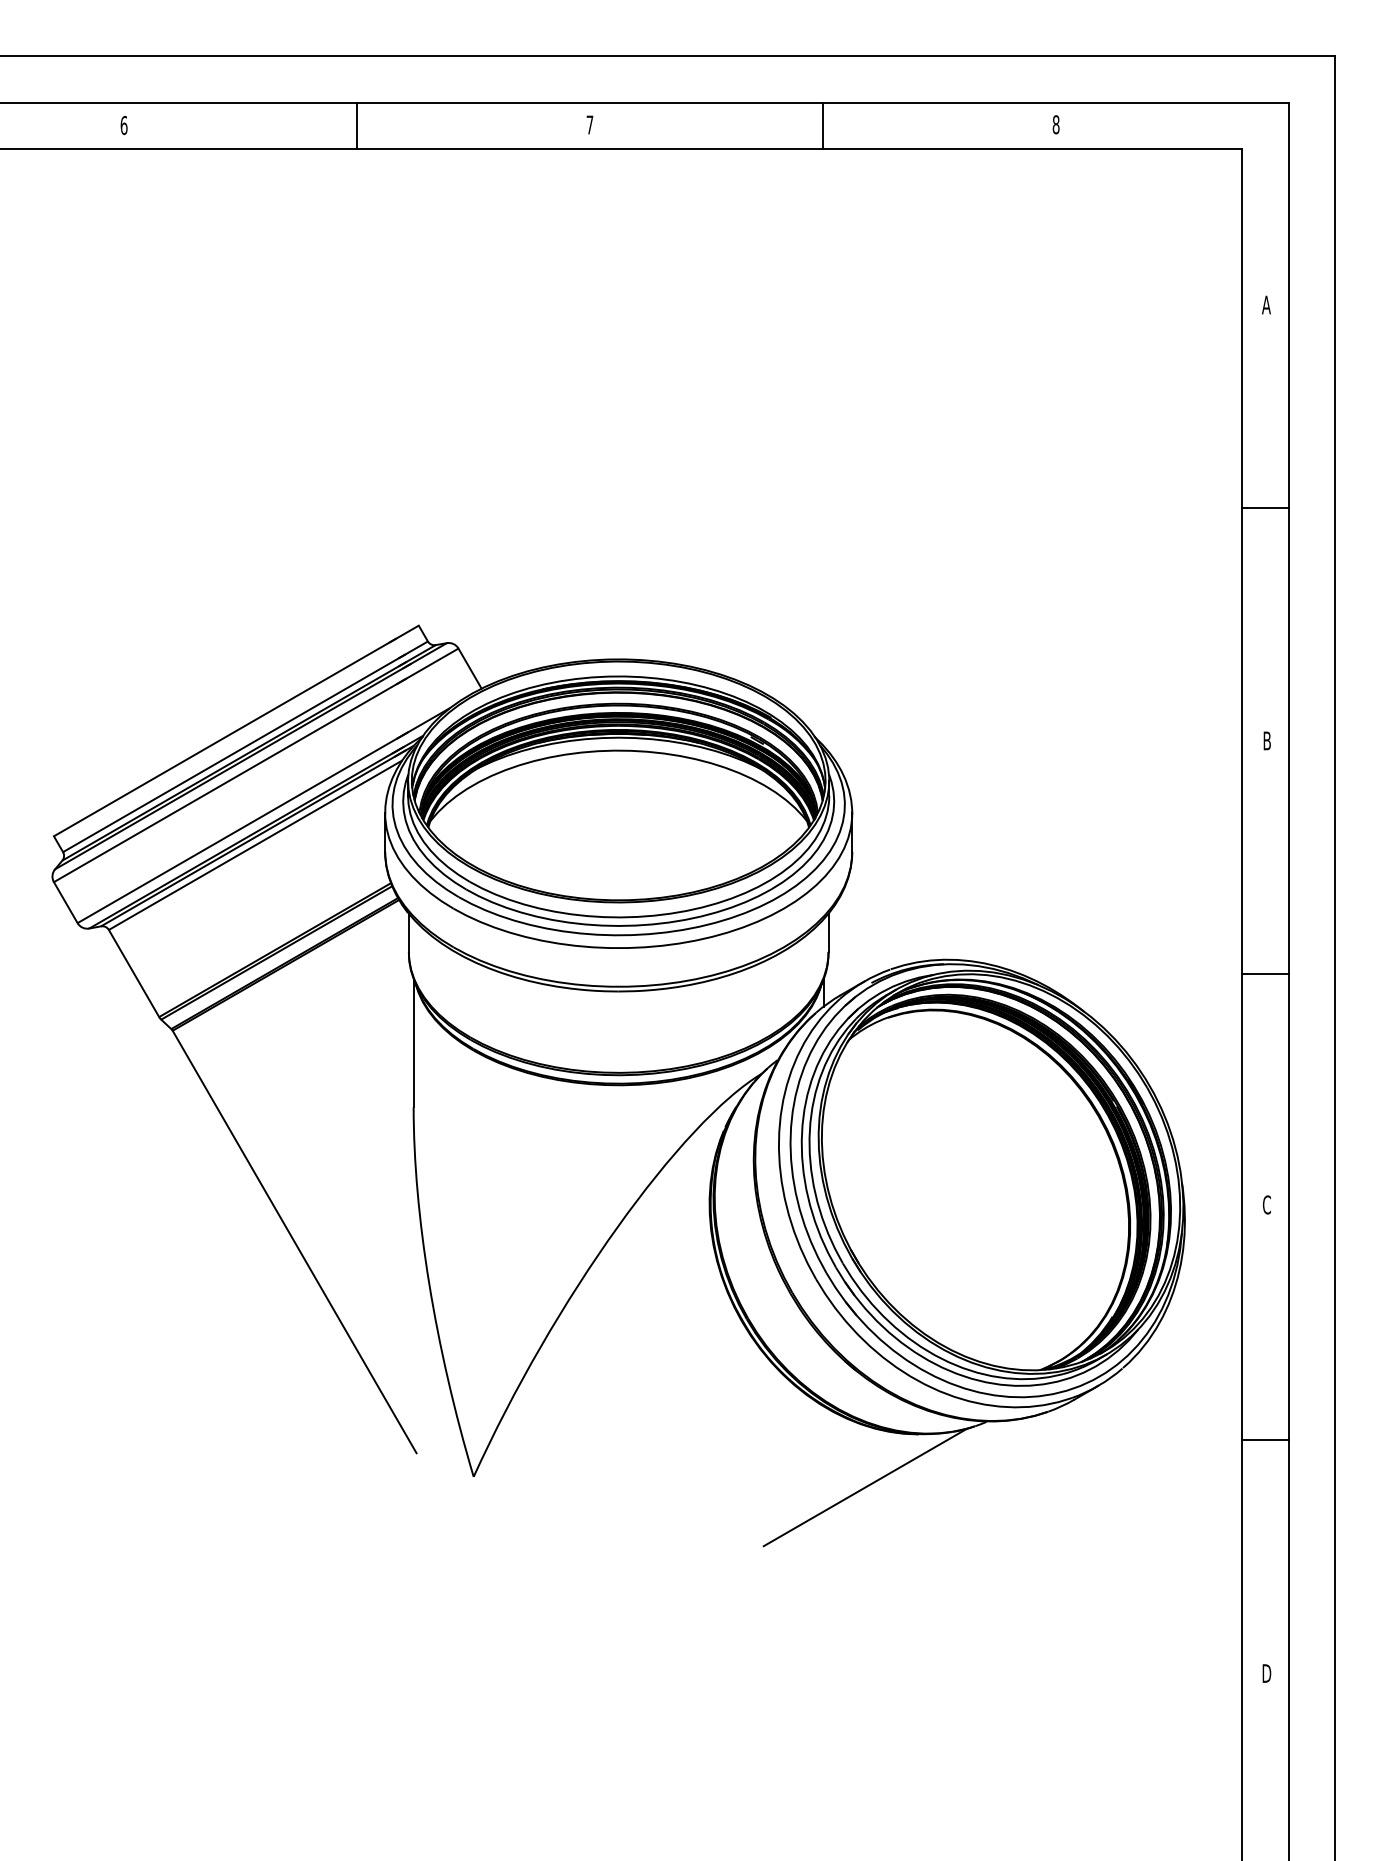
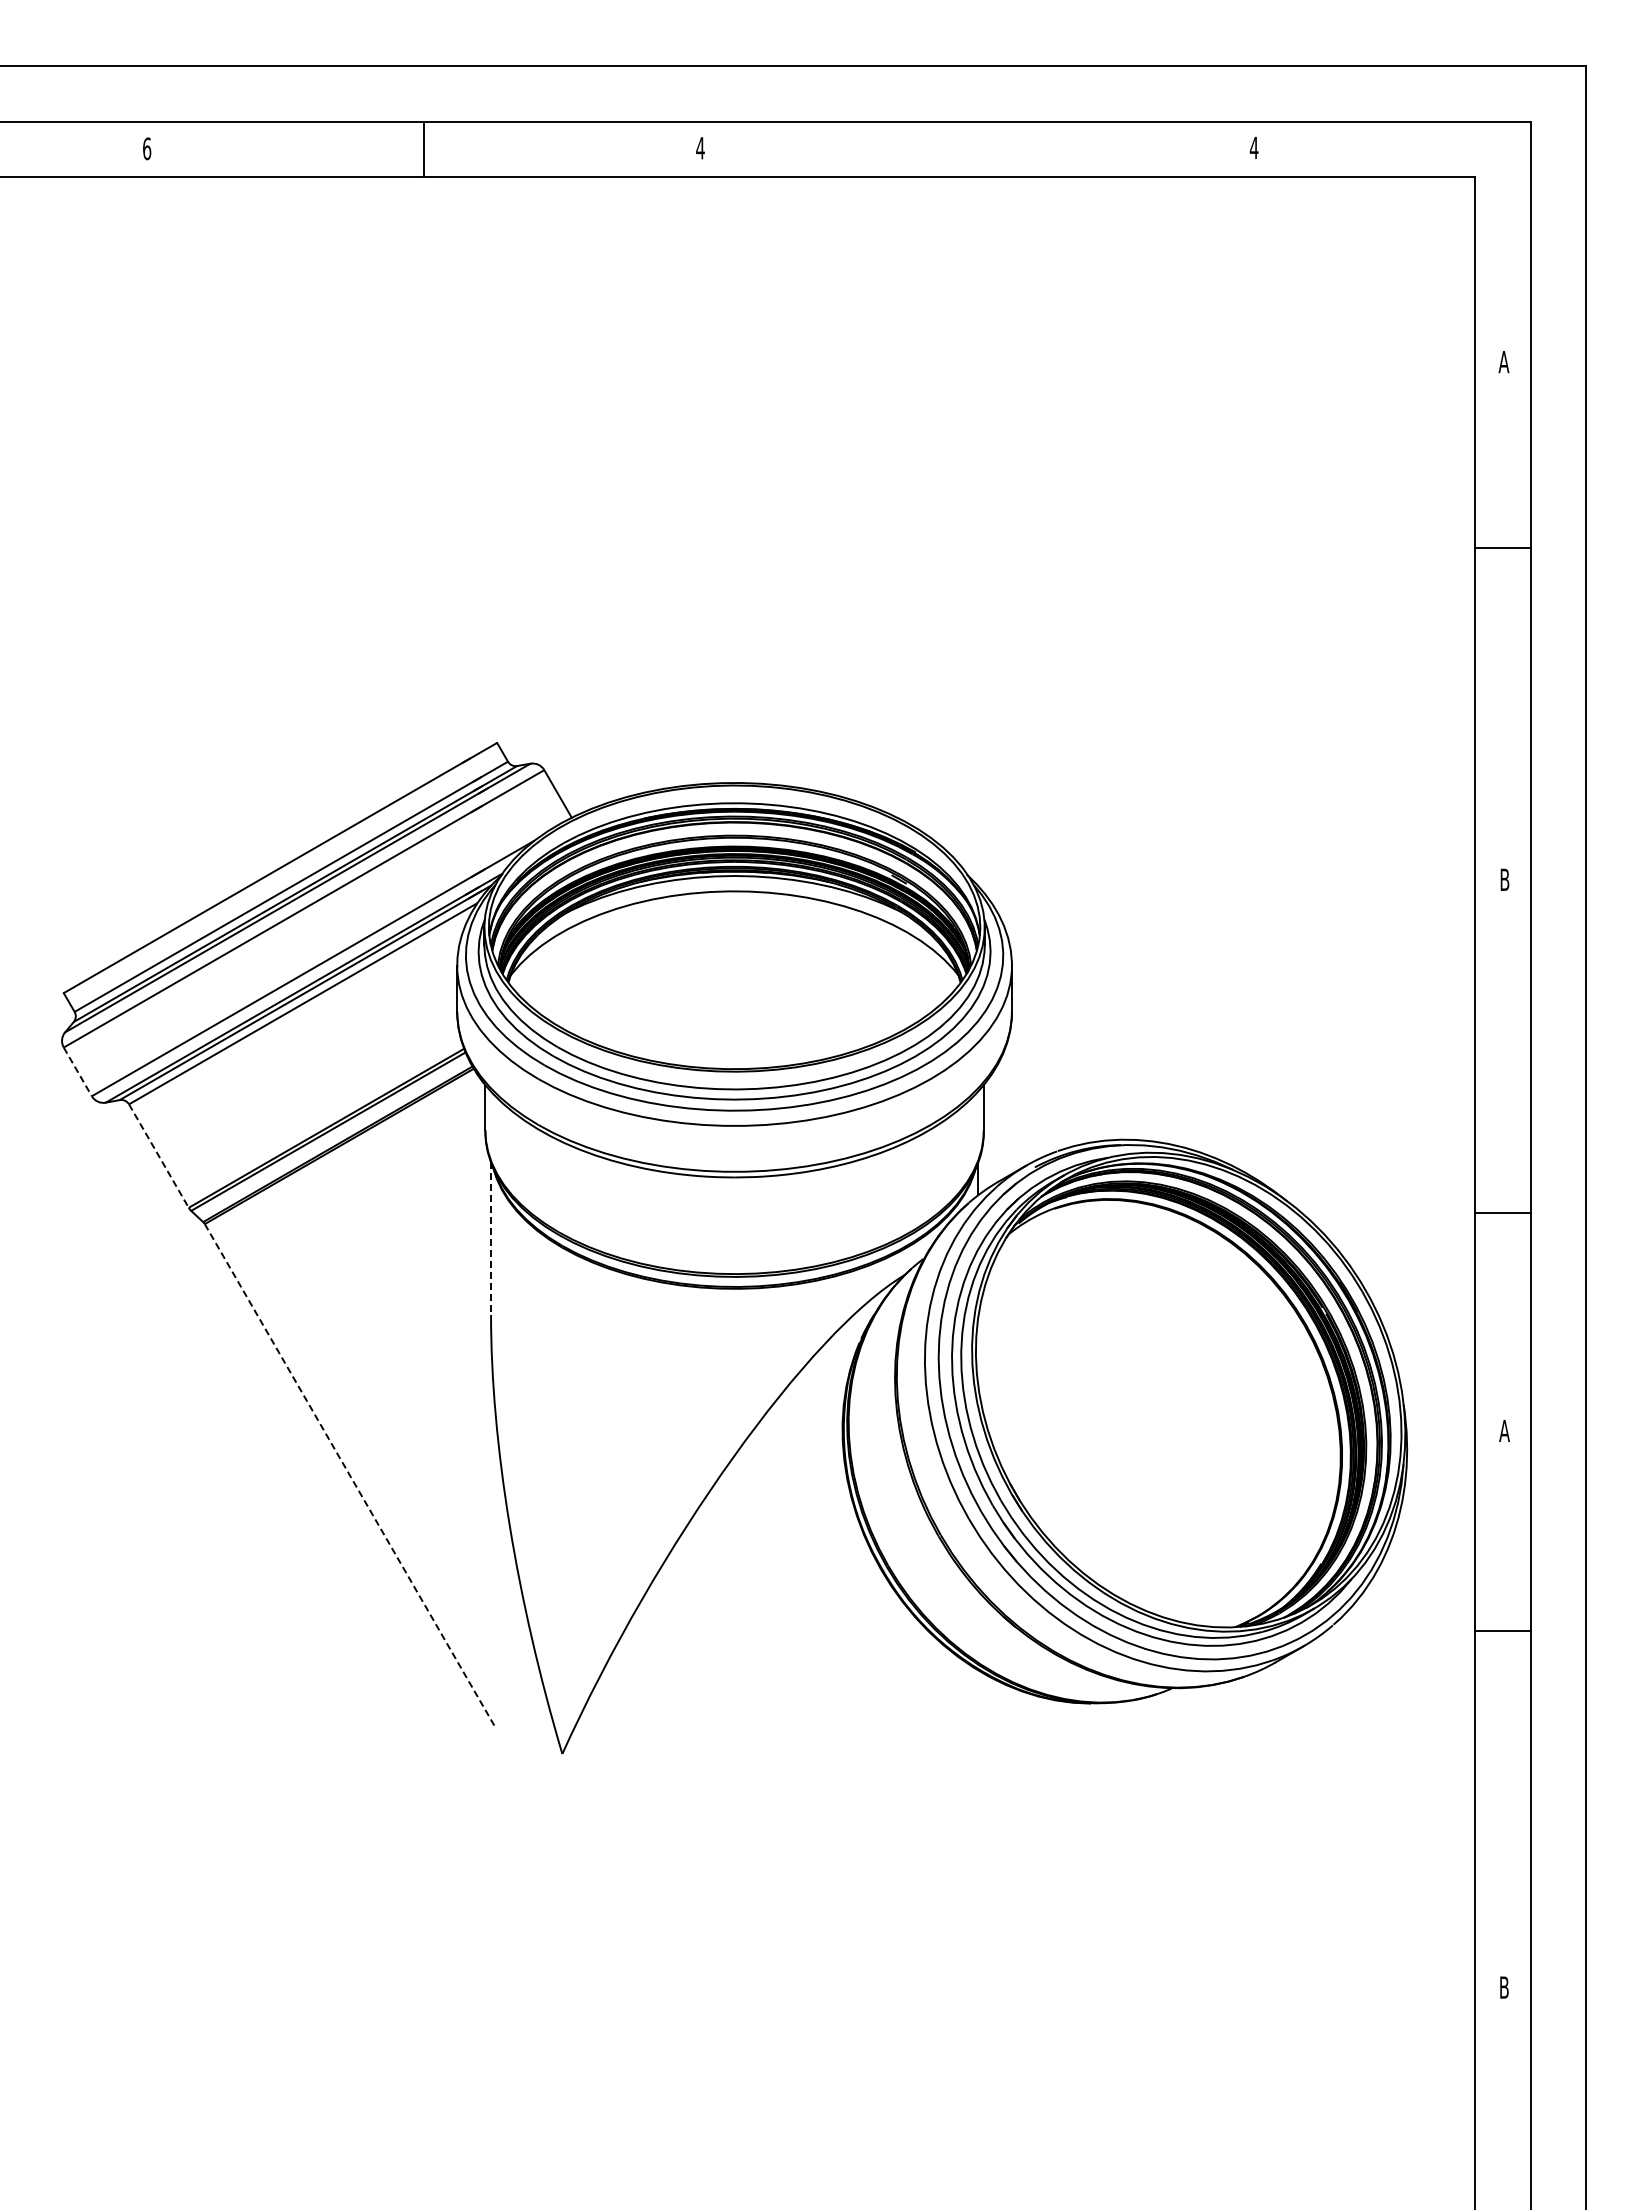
text: (1055, 124) -> (1253, 147), 8 -> 4
text: (589, 125) -> (700, 148), 7 -> 4
line: (823, 126) -> (977, 149), removed
line: (1265, 508) -> (1502, 548), moved
line: (66, 903) -> (78, 1072), solid -> dashed
line: (133, 973) -> (158, 1156), solid -> dashed
line: (1265, 973) -> (1502, 1212), moved
line: (414, 1043) -> (491, 1239), solid -> dashed
text: (1266, 1204) -> (1504, 1430), C -> A
line: (294, 1242) -> (349, 1475), solid -> dashed
line: (1265, 1440) -> (1502, 1631), moved
line: (865, 1487) -> (1027, 1766), removed
text: (1266, 1673) -> (1504, 1987), D -> B

